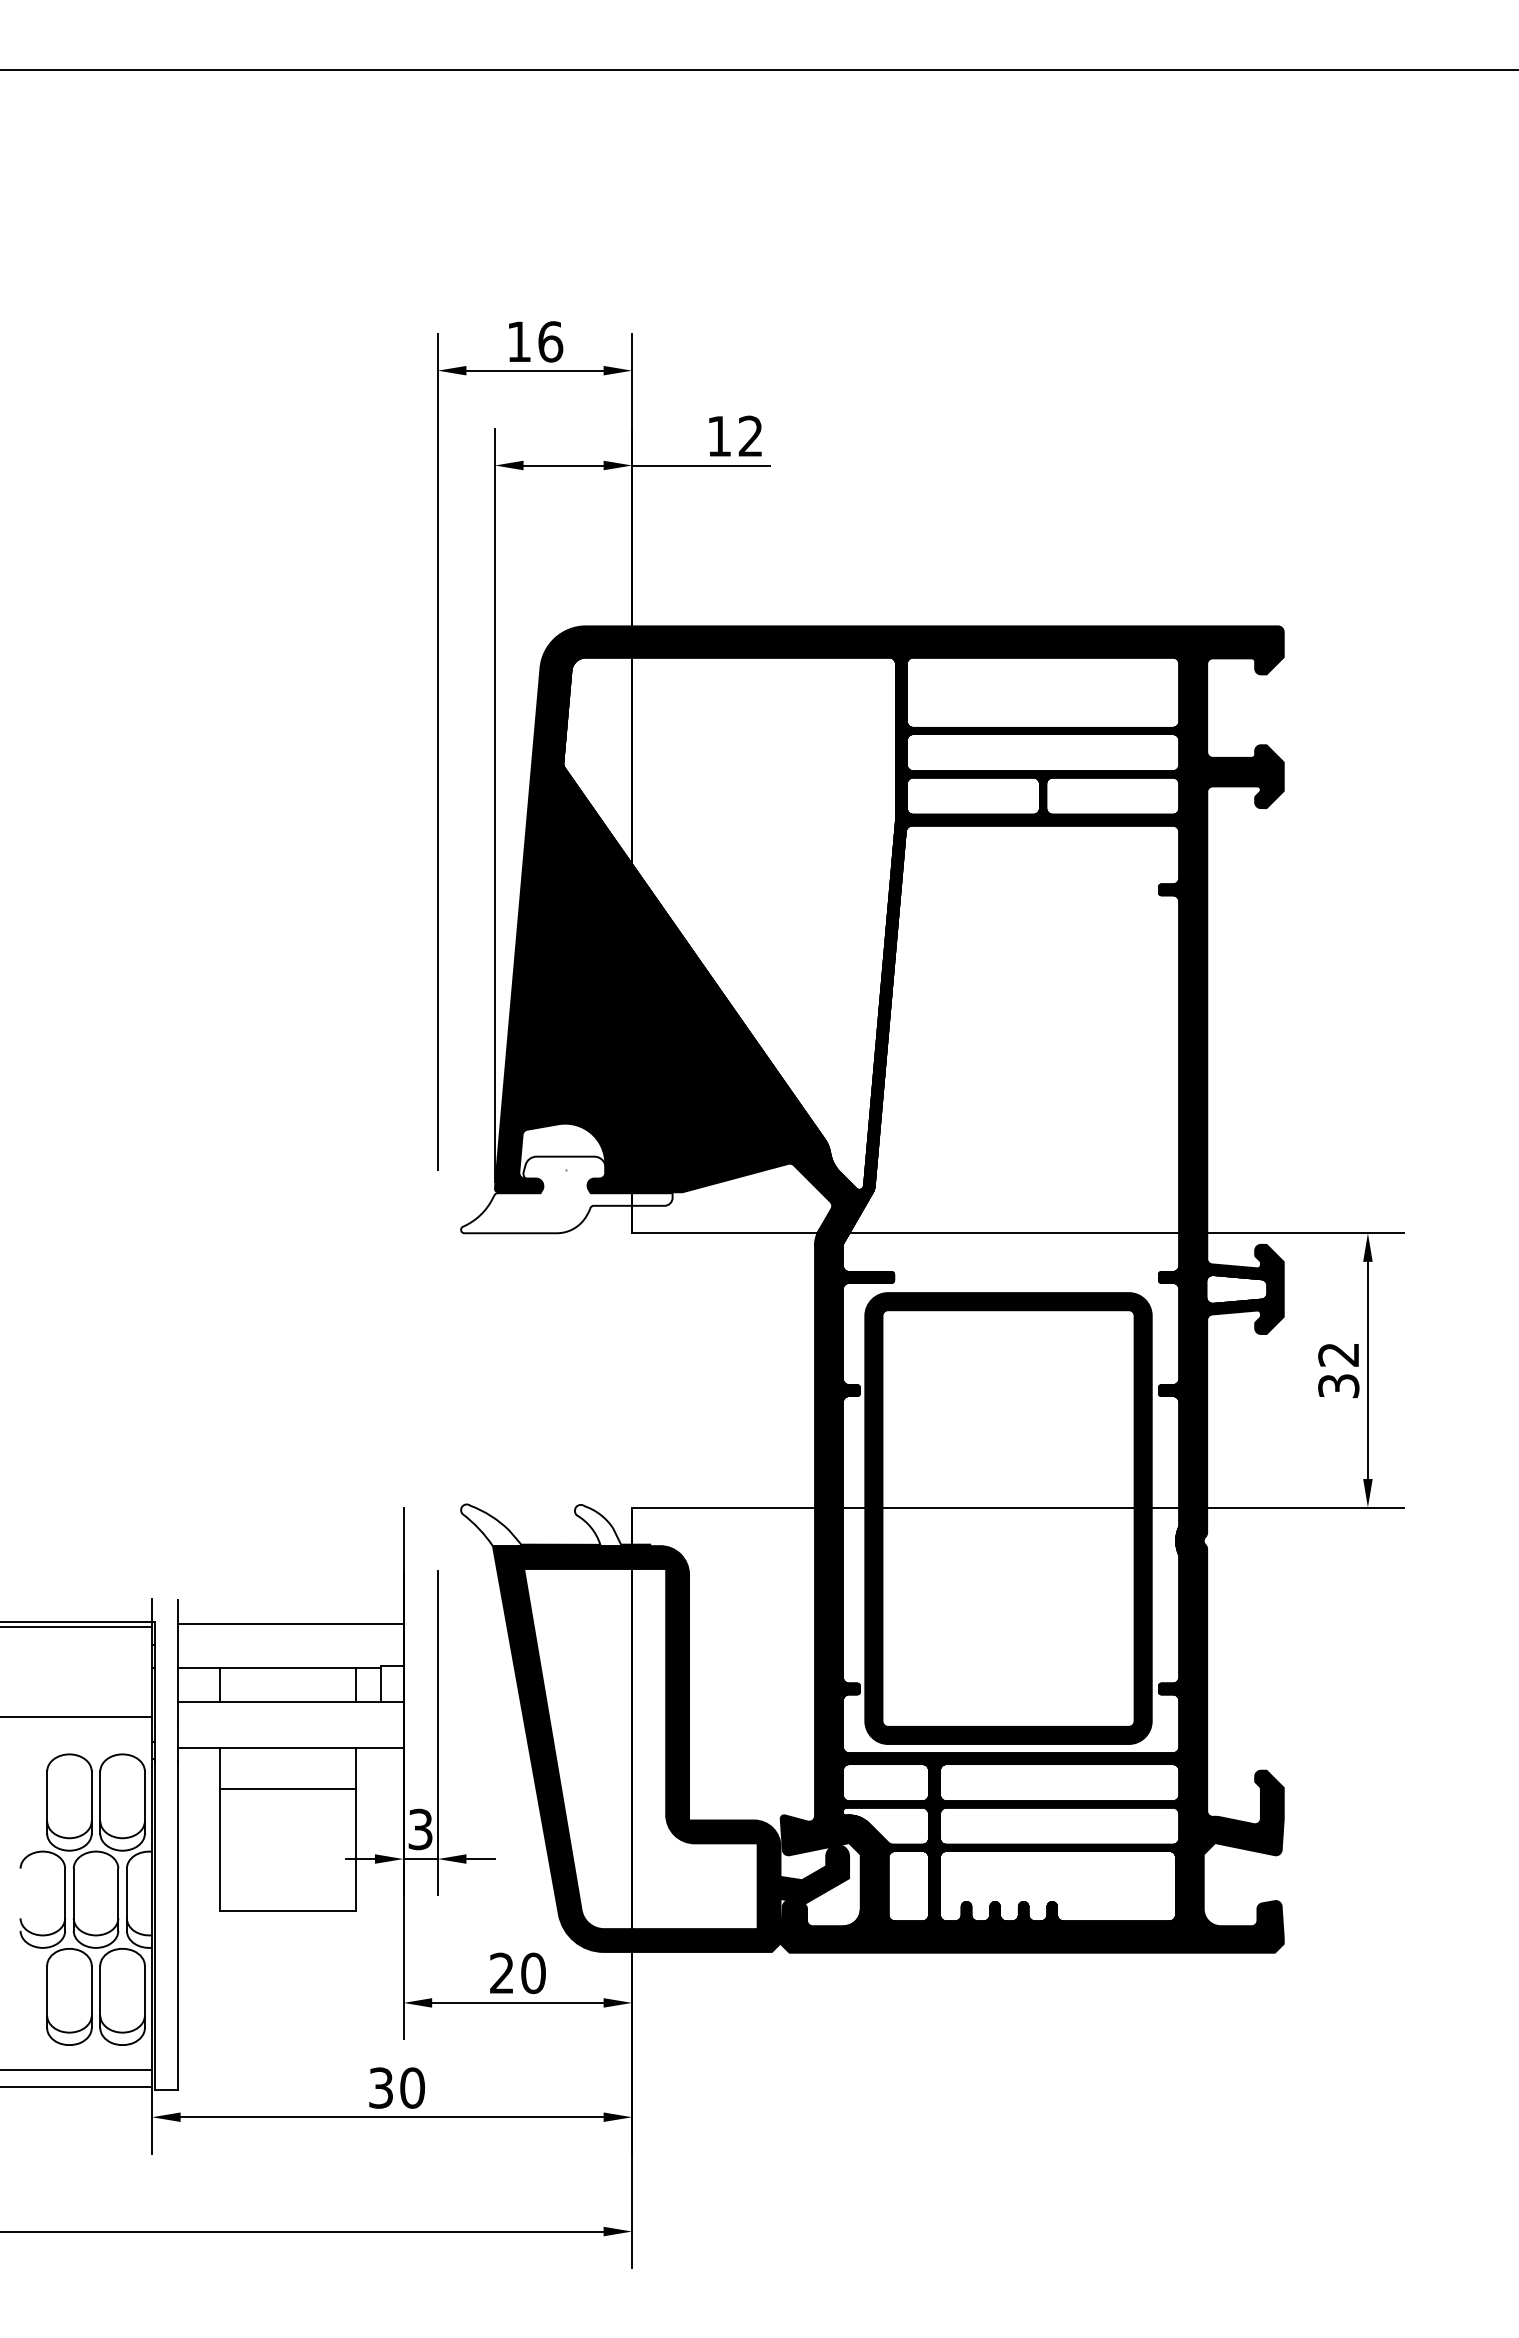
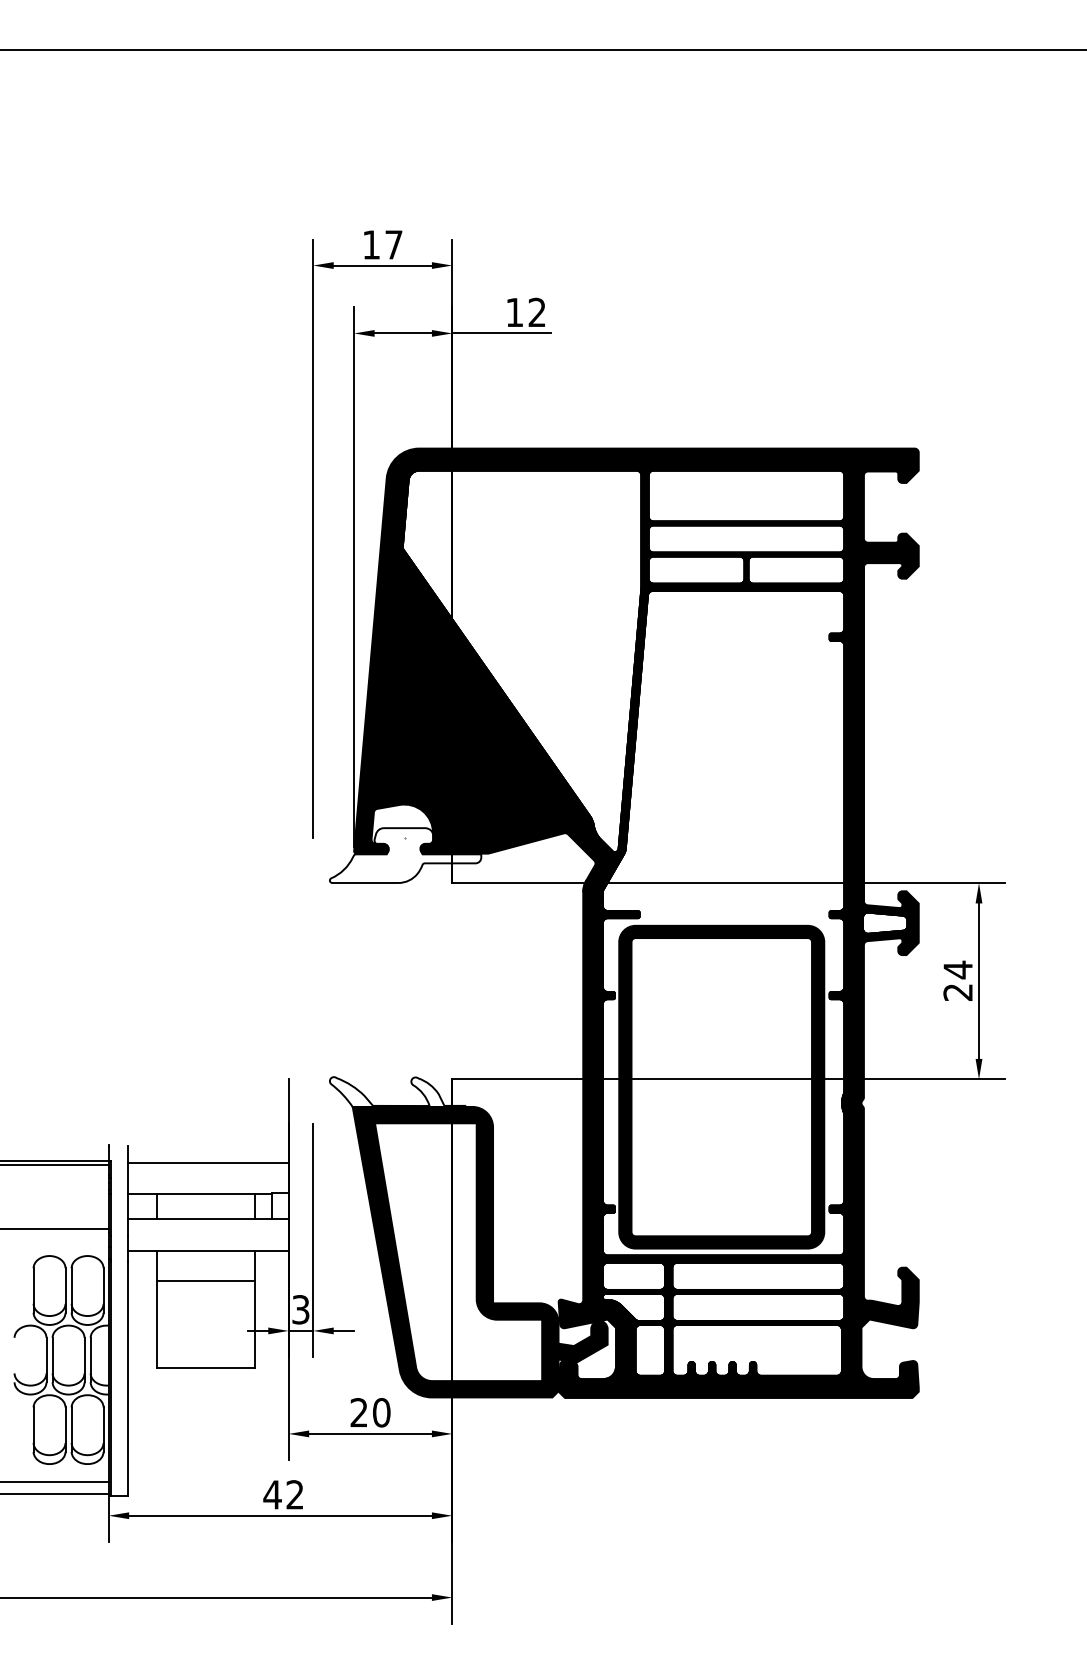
text: (550, 341) -> (393, 244), 16 -> 17
text: (1338, 1369) -> (957, 980), 32 -> 24
text: (396, 2087) -> (283, 1494), 30 -> 42

